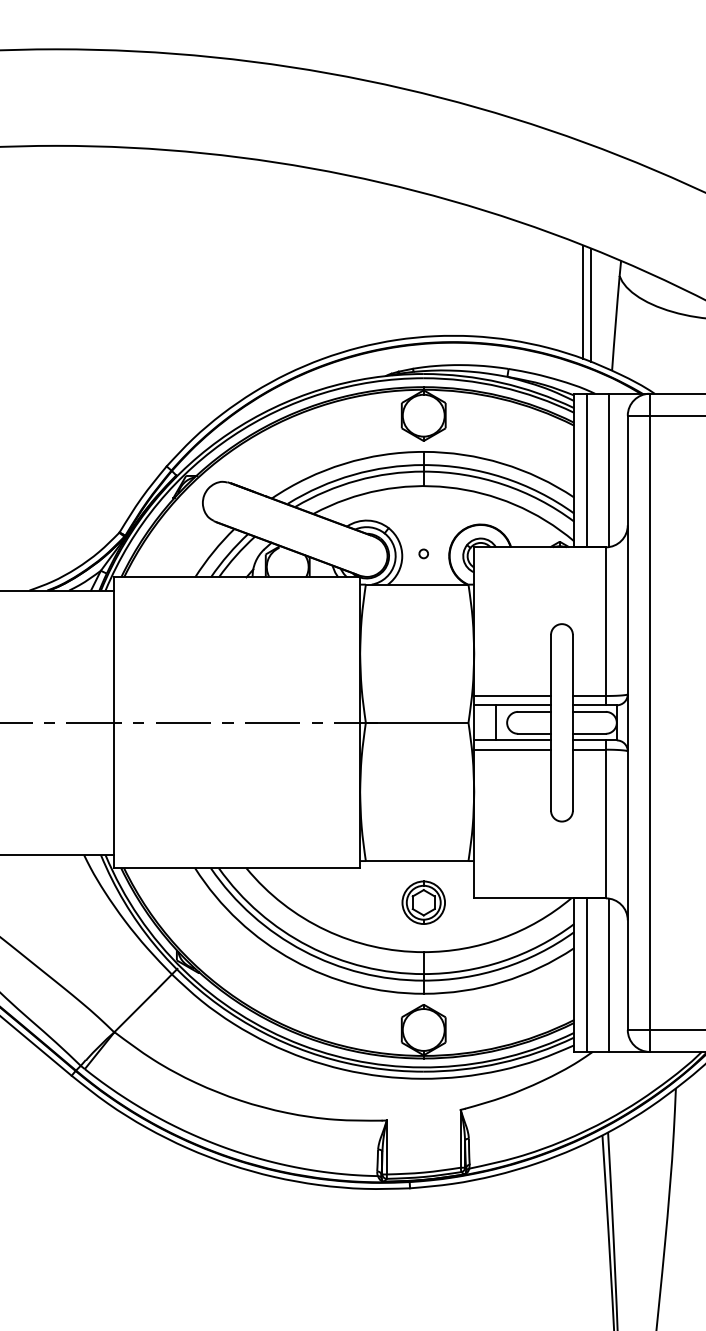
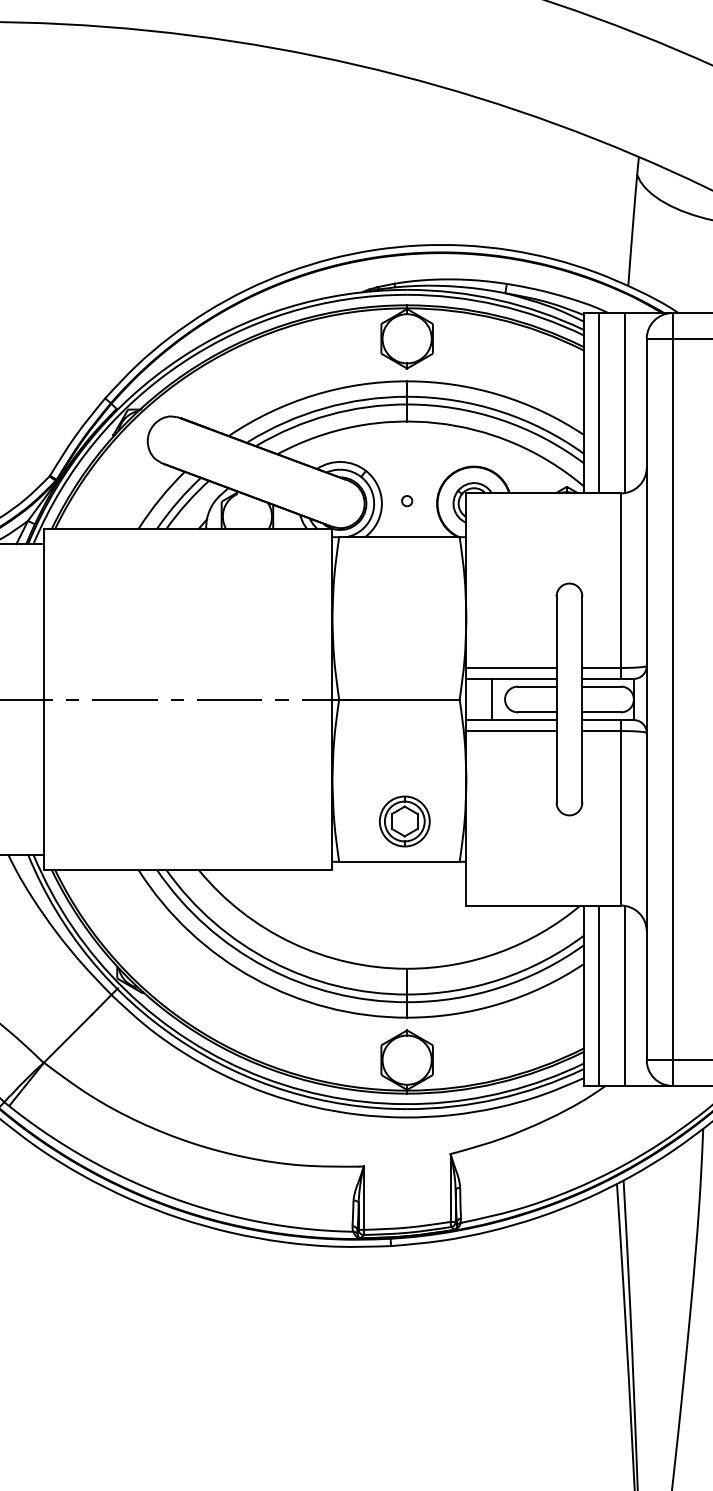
line: (582, 301) -> (593, 204), removed
line: (591, 305) -> (604, 209), removed
part: (423, 902) -> (404, 821), moved

